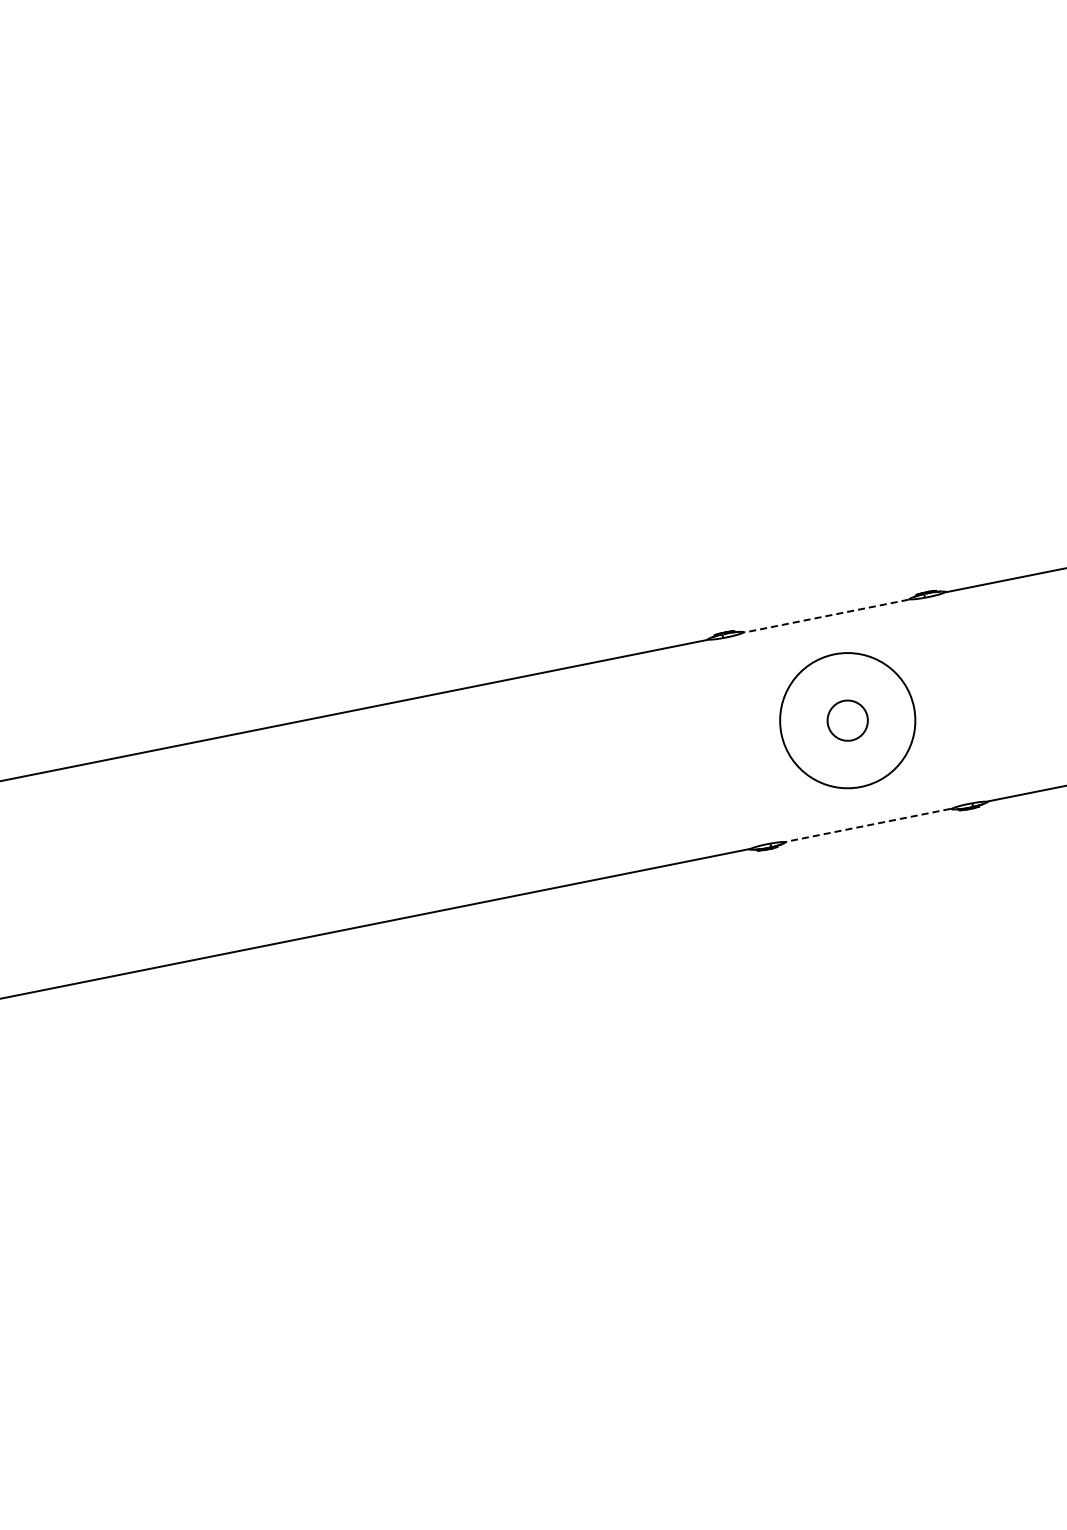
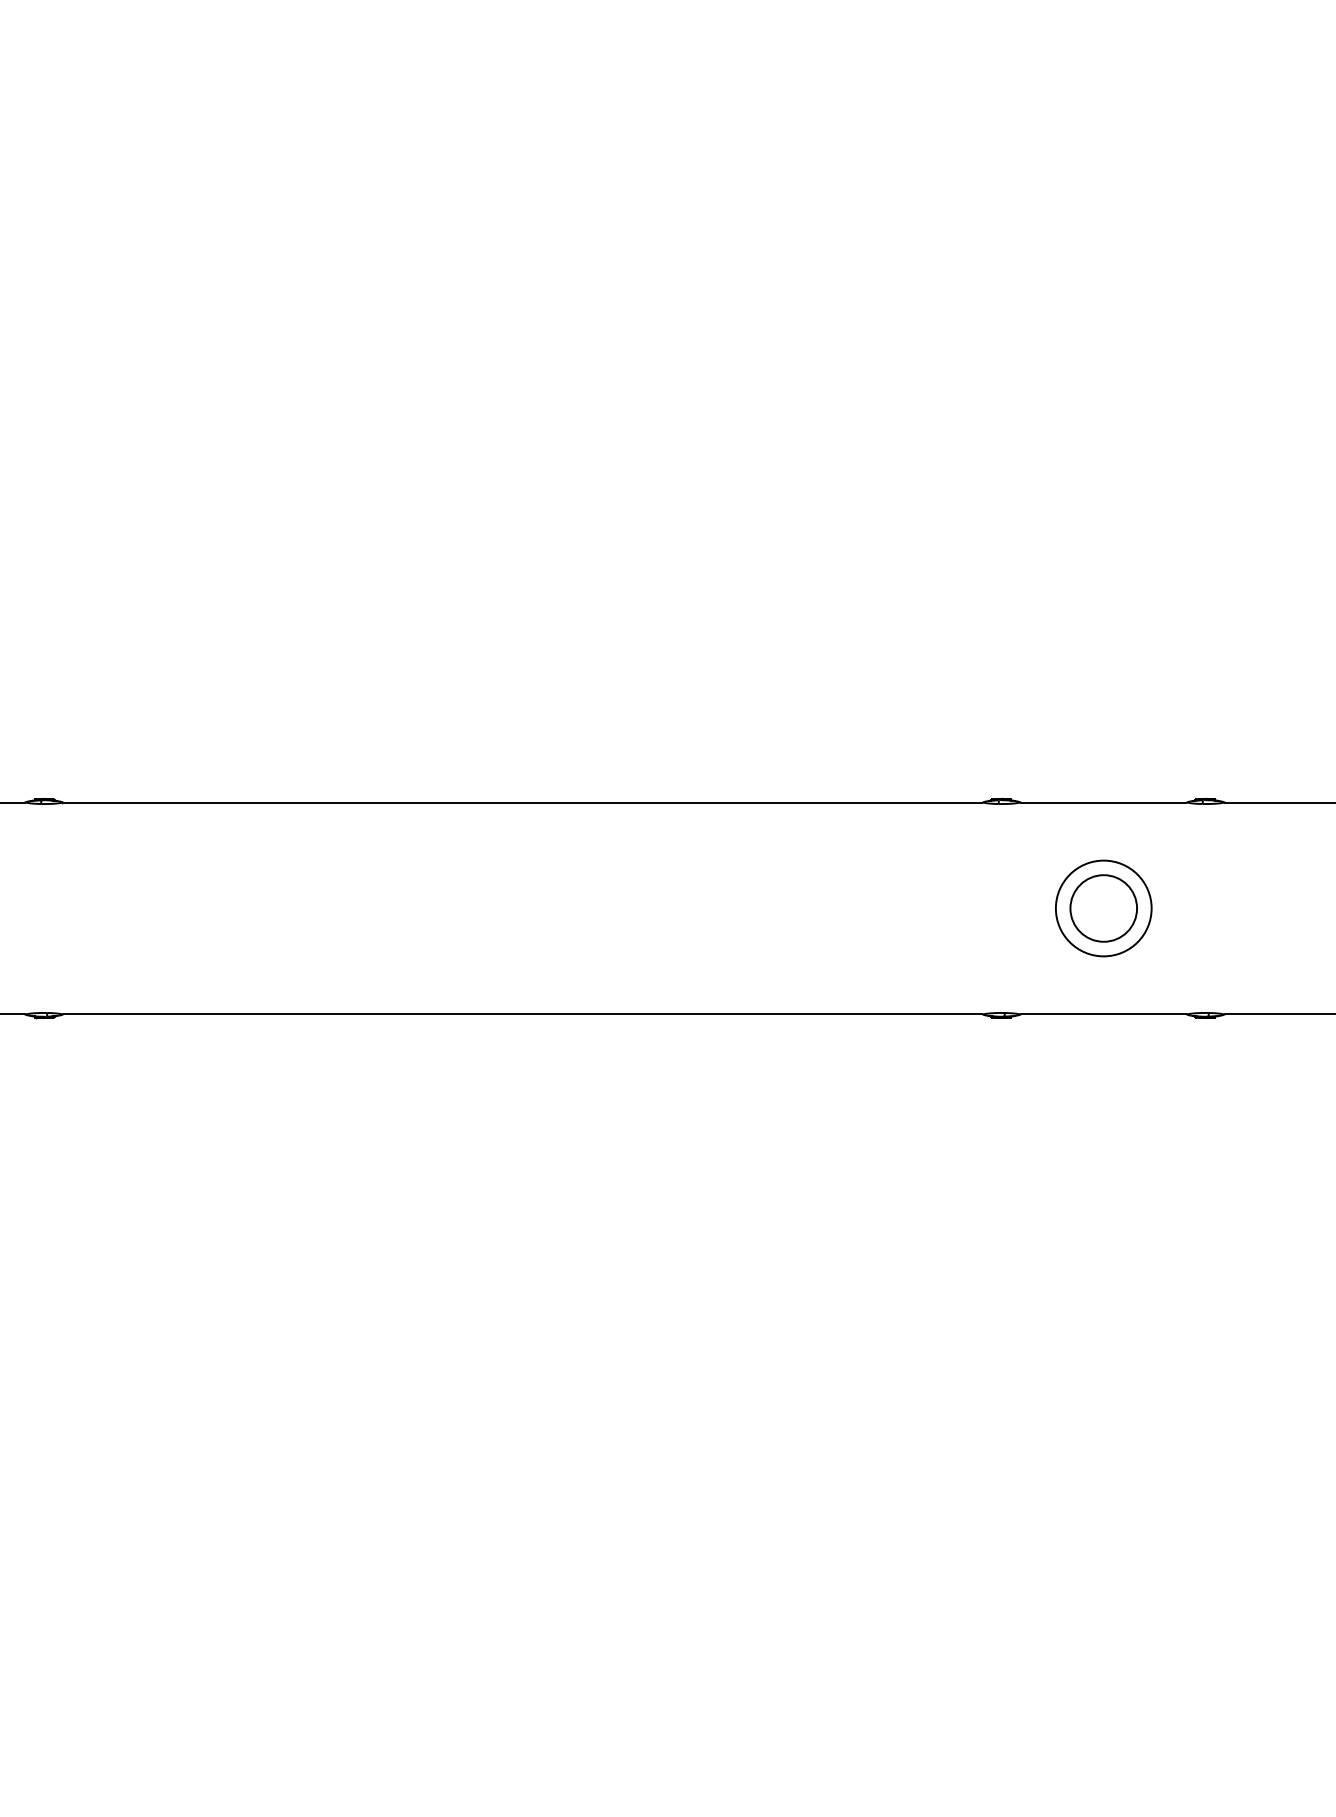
line: (826, 615) -> (1103, 802), dashed -> solid
circle: (847, 720) -> (1103, 908), size x0.71
circle: (847, 720) -> (1103, 908), size x1.67
line: (868, 825) -> (1103, 1014), dashed -> solid

